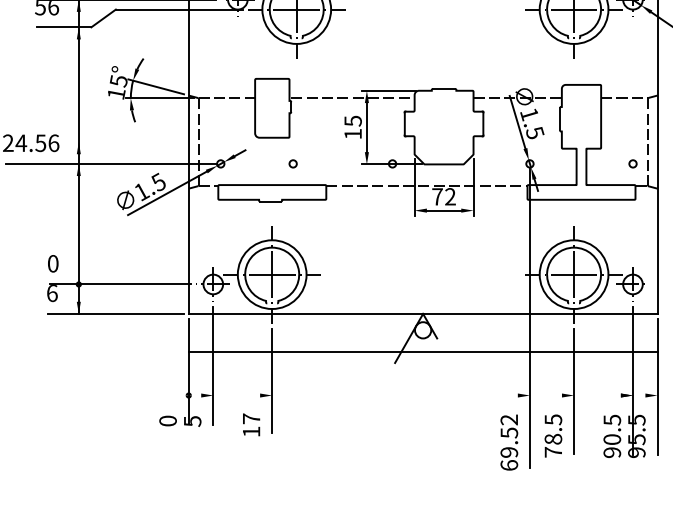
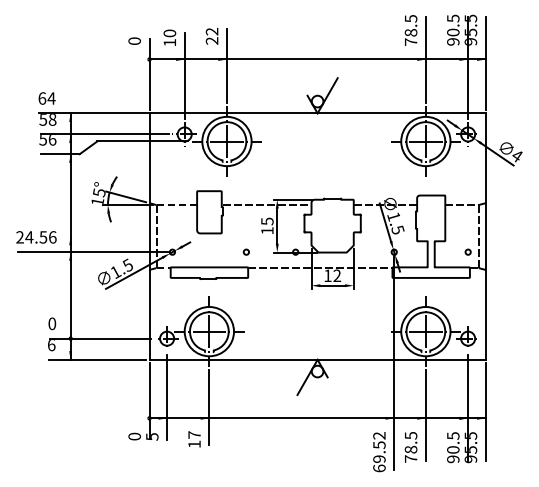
circle: (291, 162) -> (245, 251), moved
text: (436, 196) -> (327, 275), 72 -> 12
line: (422, 352) -> (317, 418), moved

